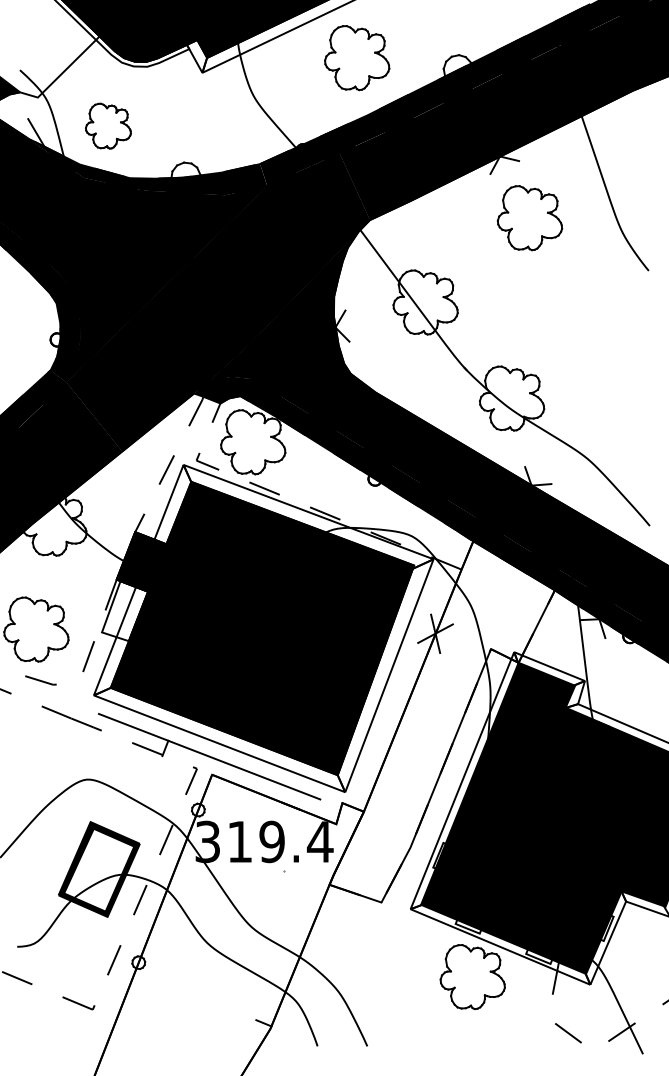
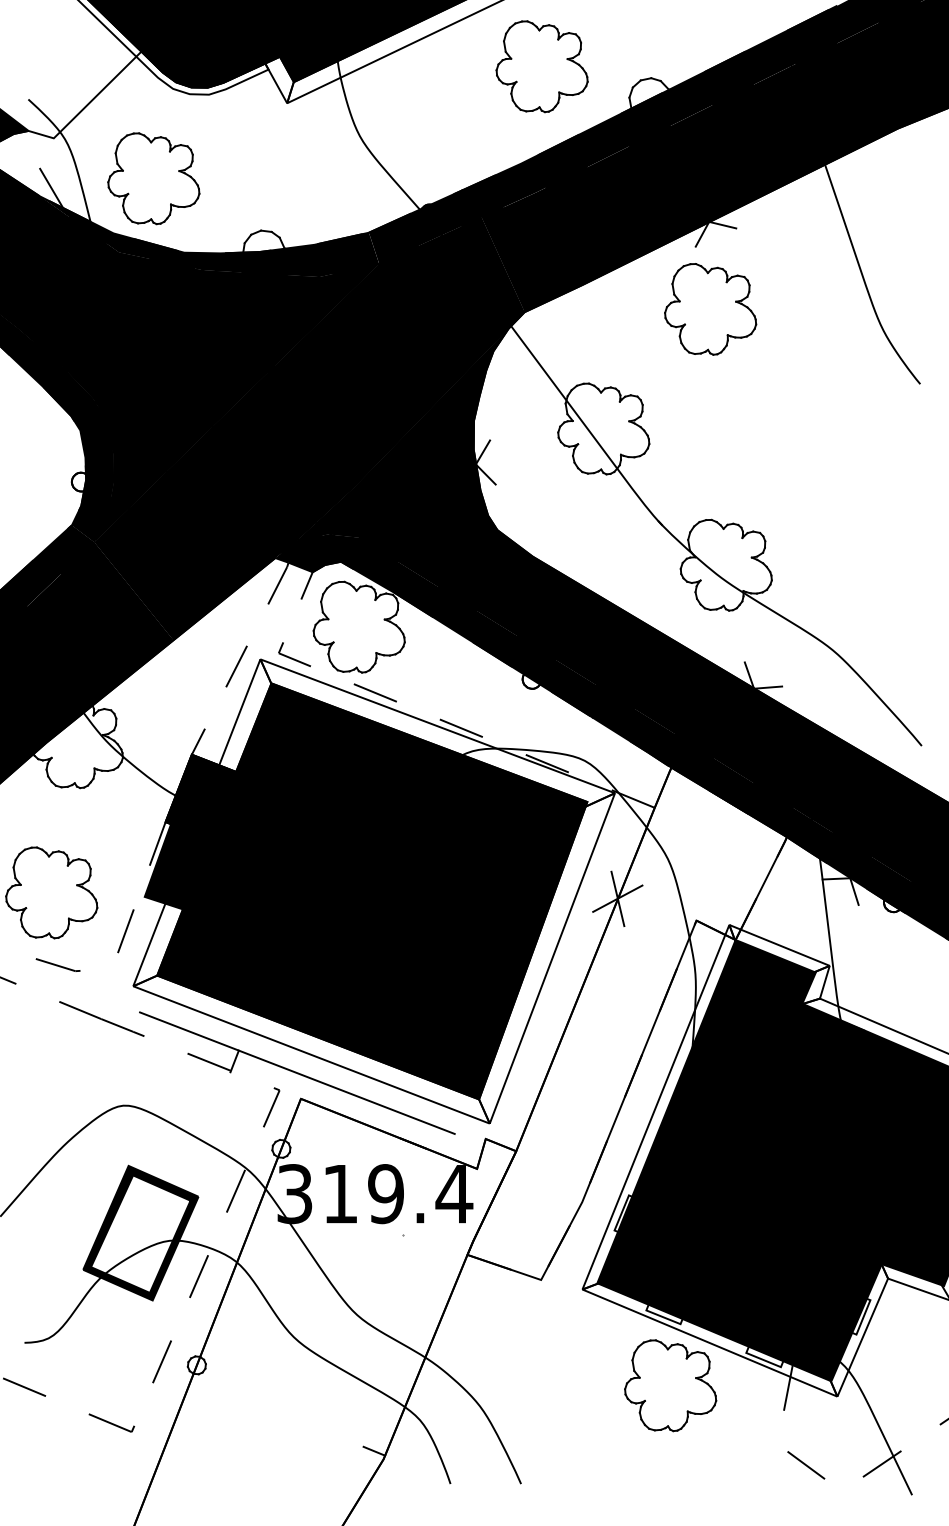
part: (357, 58) -> (542, 67), moved
part: (108, 126) -> (153, 179), size x1.43
part: (529, 218) -> (709, 309), moved
fill: (125, 611) -> (178, 867), added

